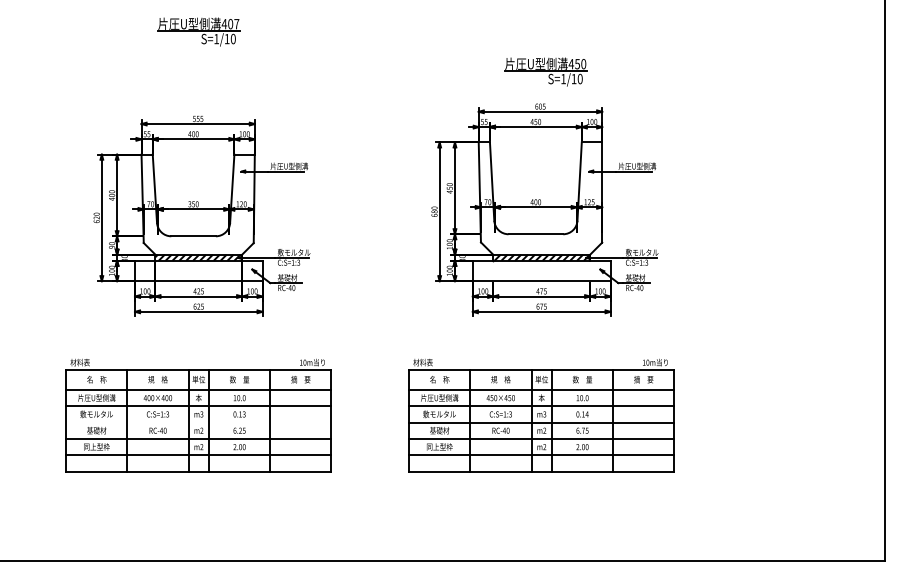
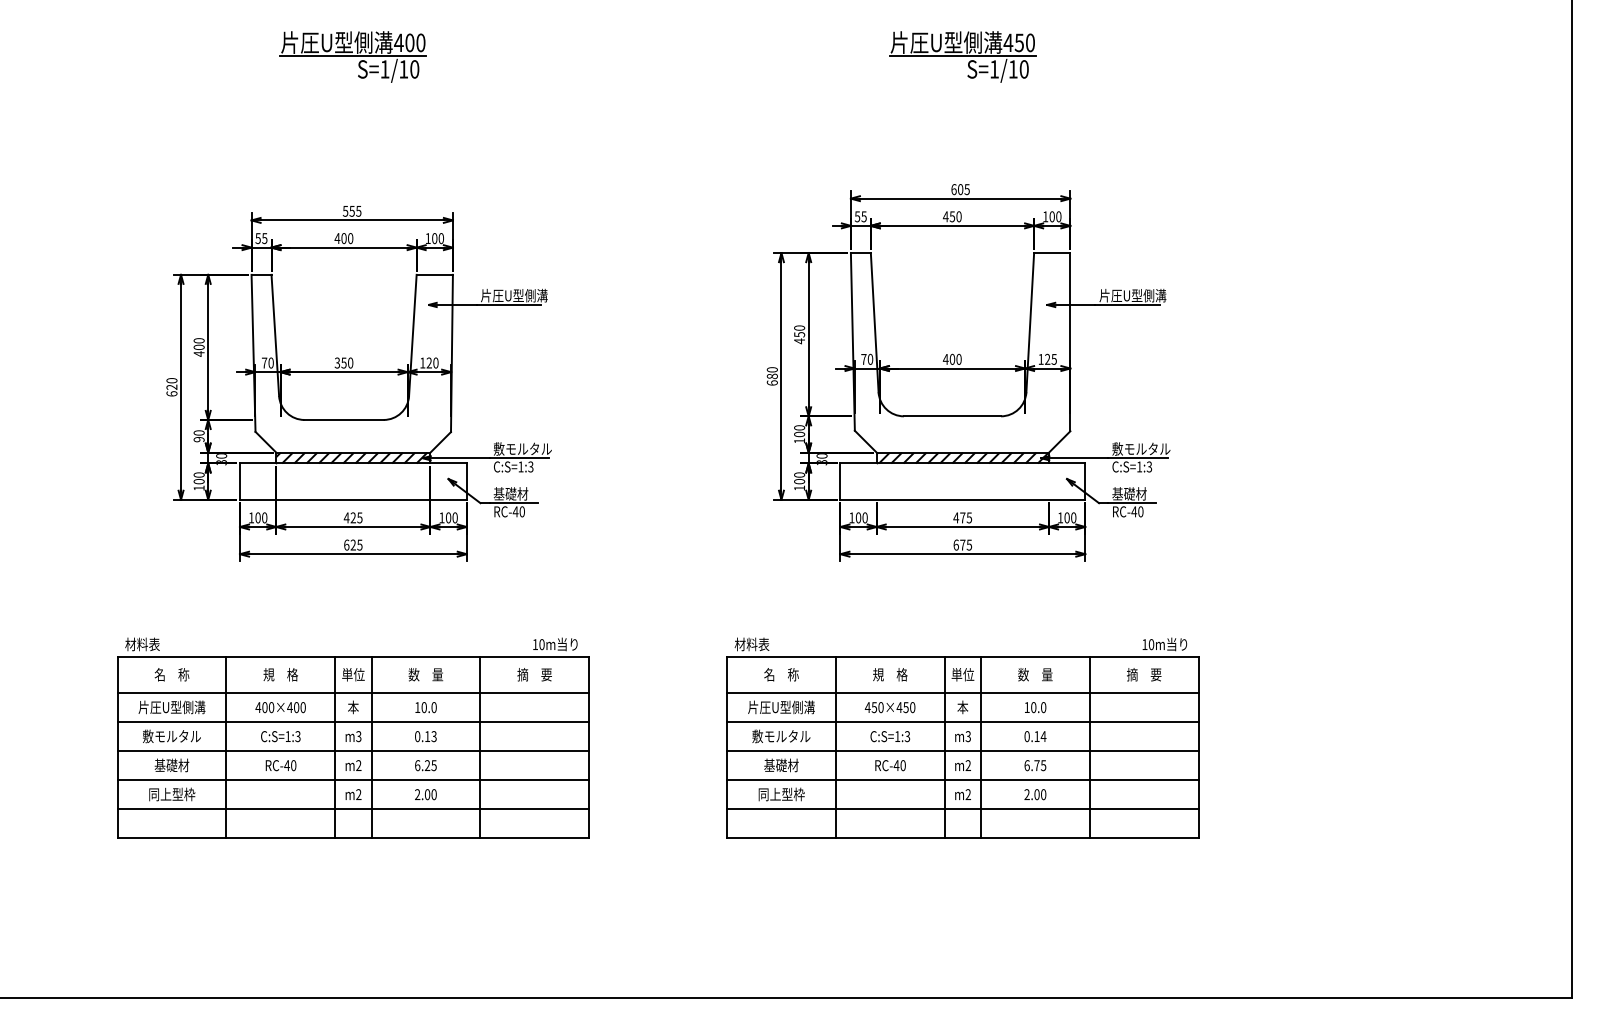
text: (236, 24) -> (420, 43), 407 -> 400
part: (545, 71) -> (962, 55), moved
line: (198, 422) -> (352, 750), added

